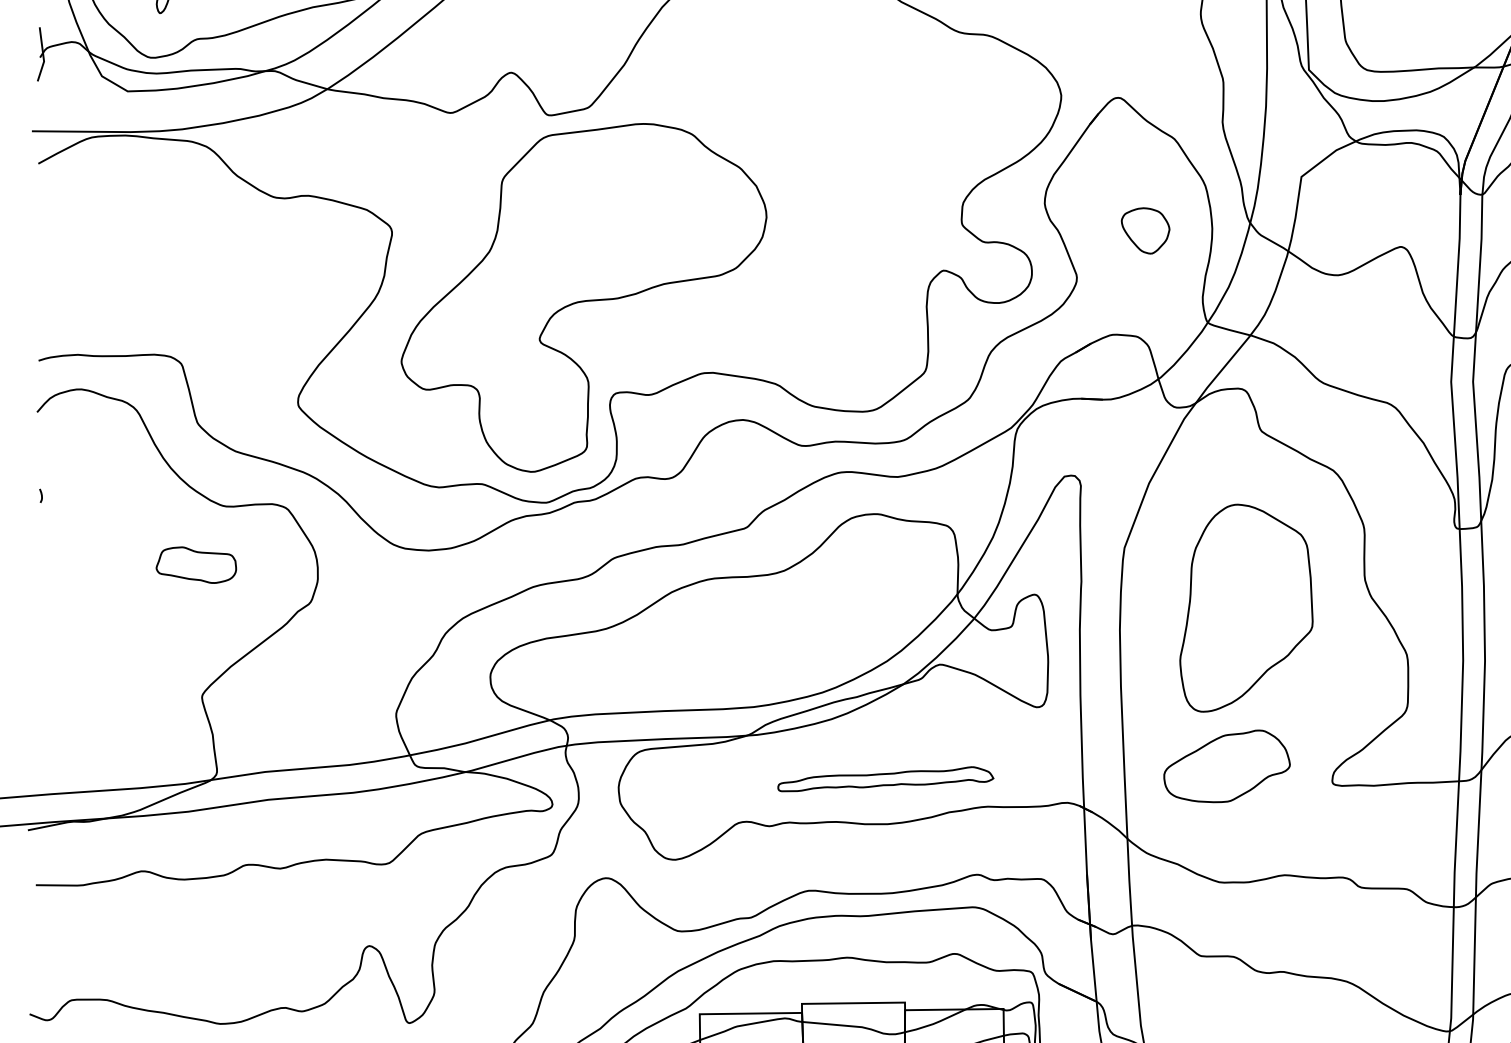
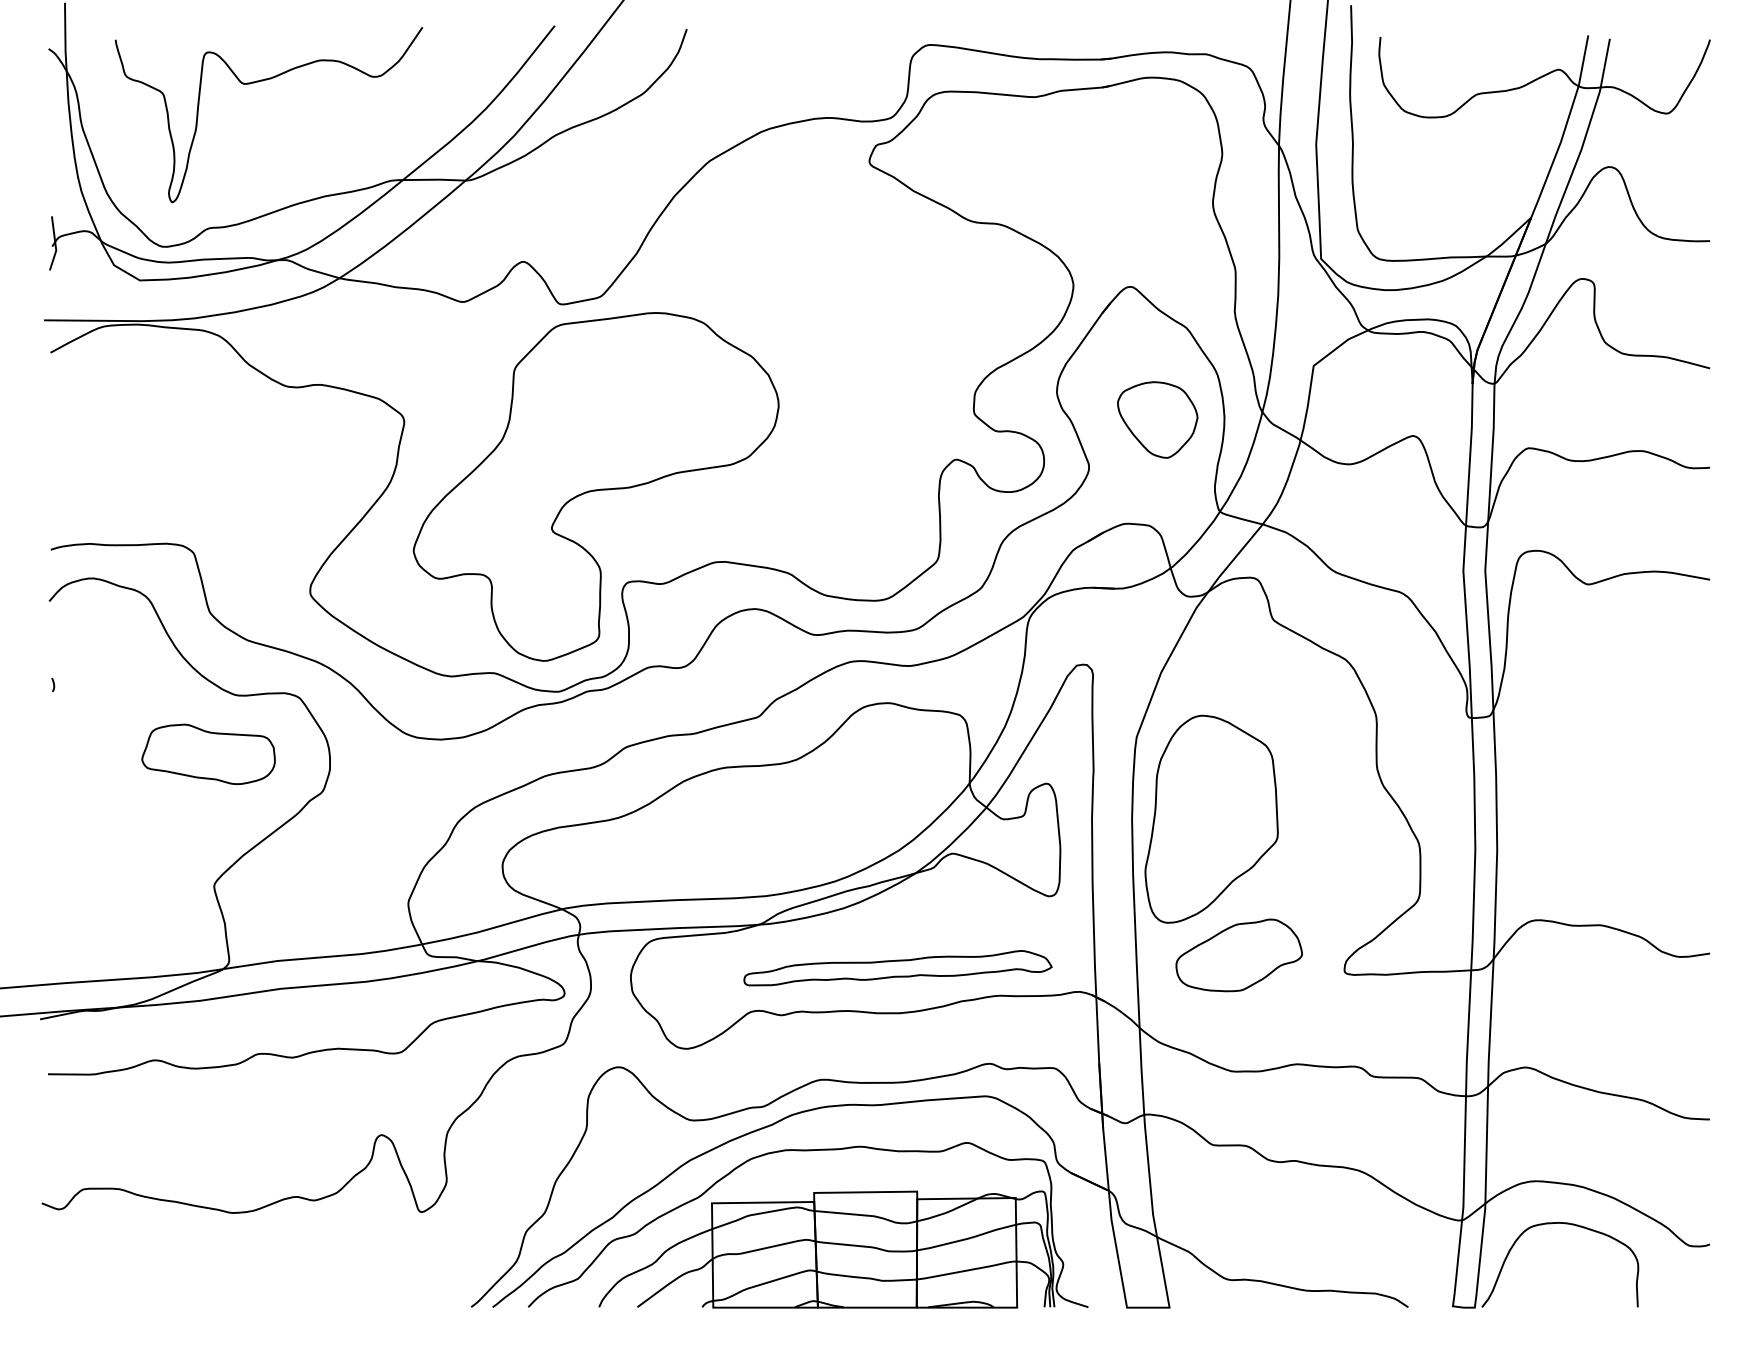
part: (1145, 230) -> (1157, 419), size x1.67
part: (196, 564) -> (208, 753), size x1.67
part: (1246, 607) -> (1211, 818), moved
part: (885, 779) -> (897, 968), size x1.43

